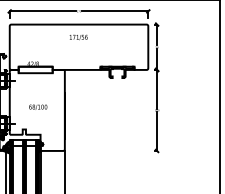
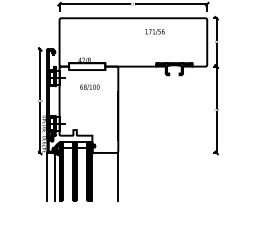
text: (78, 37) -> (154, 31), moved
text: (37, 107) -> (89, 87), moved

